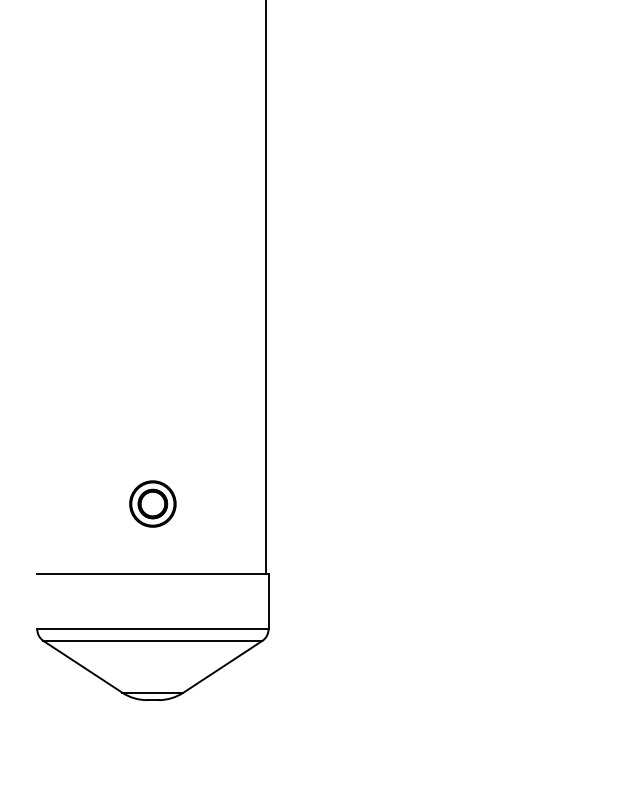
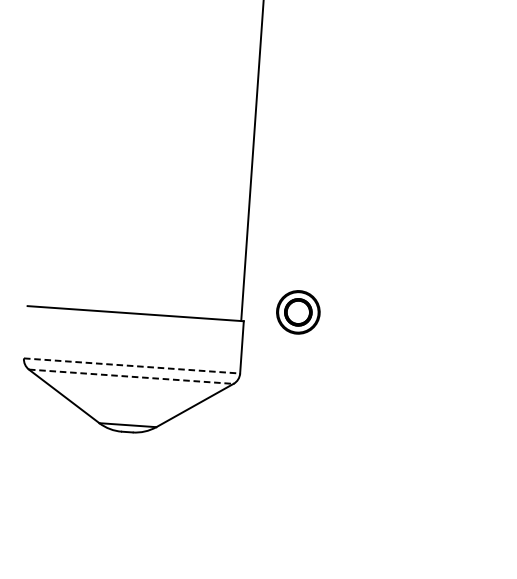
part: (152, 503) -> (298, 311), moved
line: (152, 629) -> (131, 365), solid -> dashed
line: (153, 640) -> (131, 376), solid -> dashed

